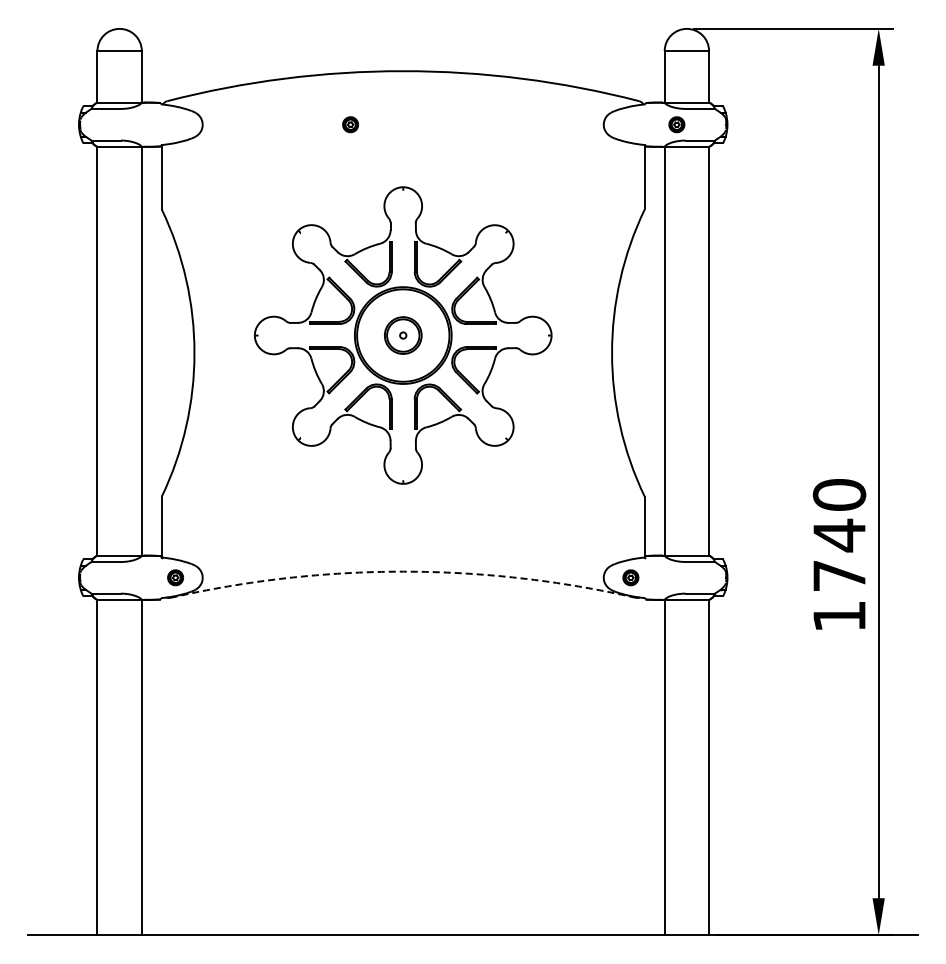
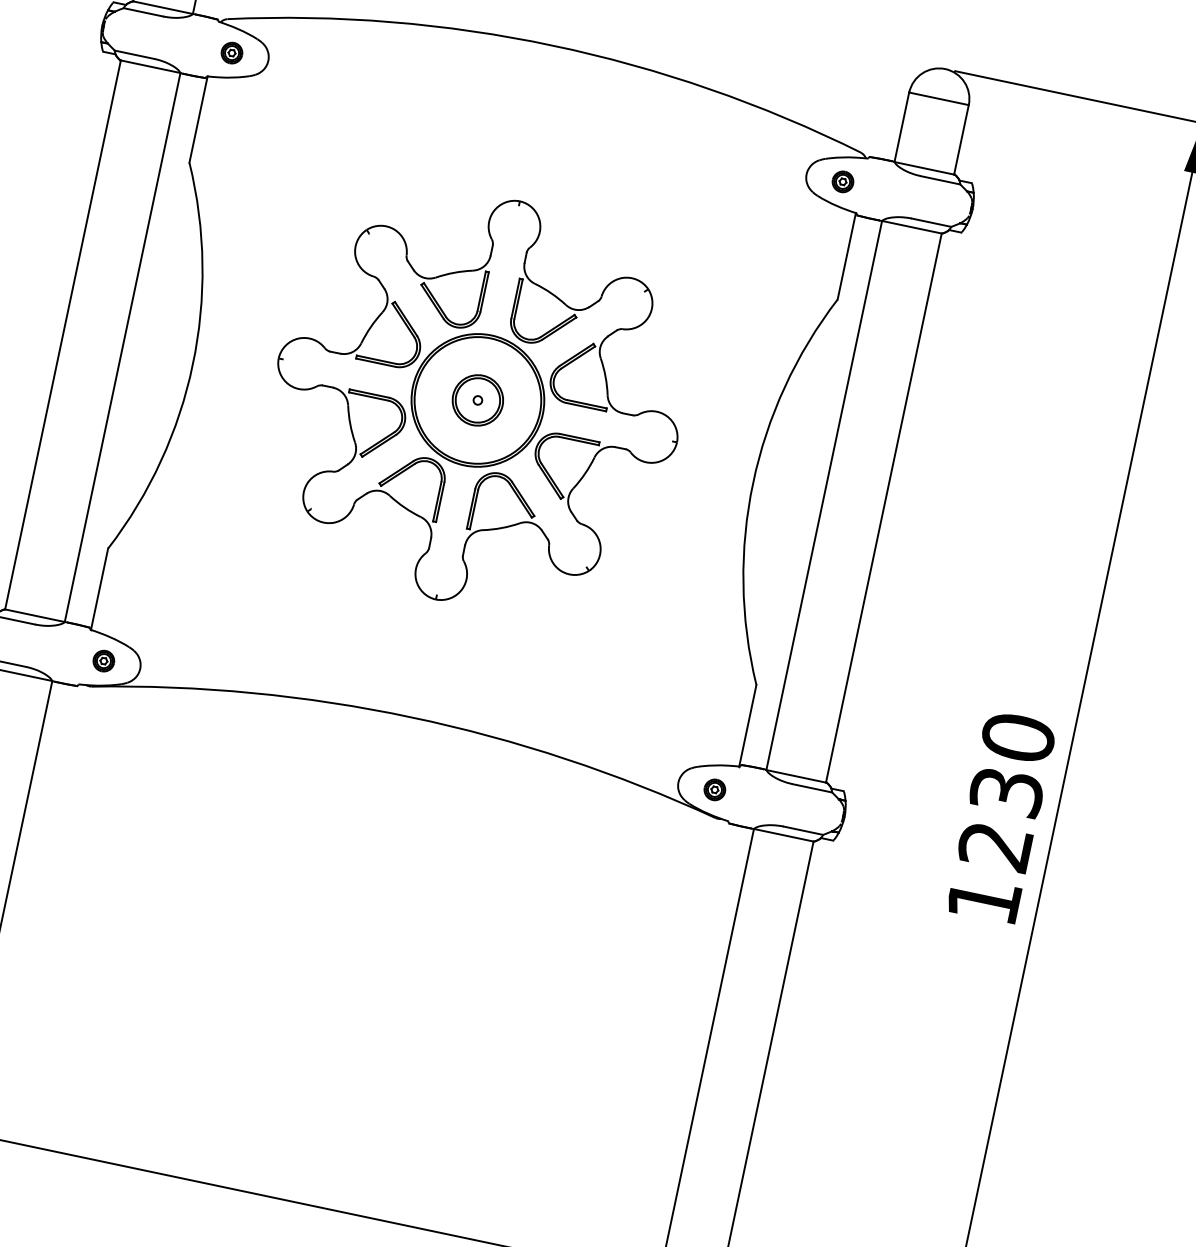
part: (350, 124) -> (231, 52), moved
part: (676, 124) -> (842, 181), moved
text: (839, 554) -> (1001, 817), 1740 -> 1230
arc: (403, 571) -> (411, 717), dashed -> solid

